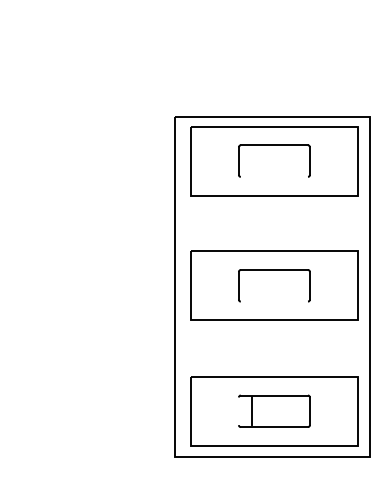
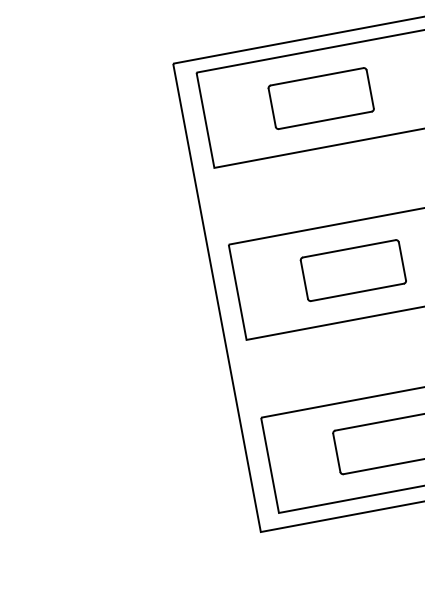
line: (274, 176) -> (325, 119), added
line: (274, 301) -> (357, 292), added
line: (251, 411) -> (336, 453), moved

